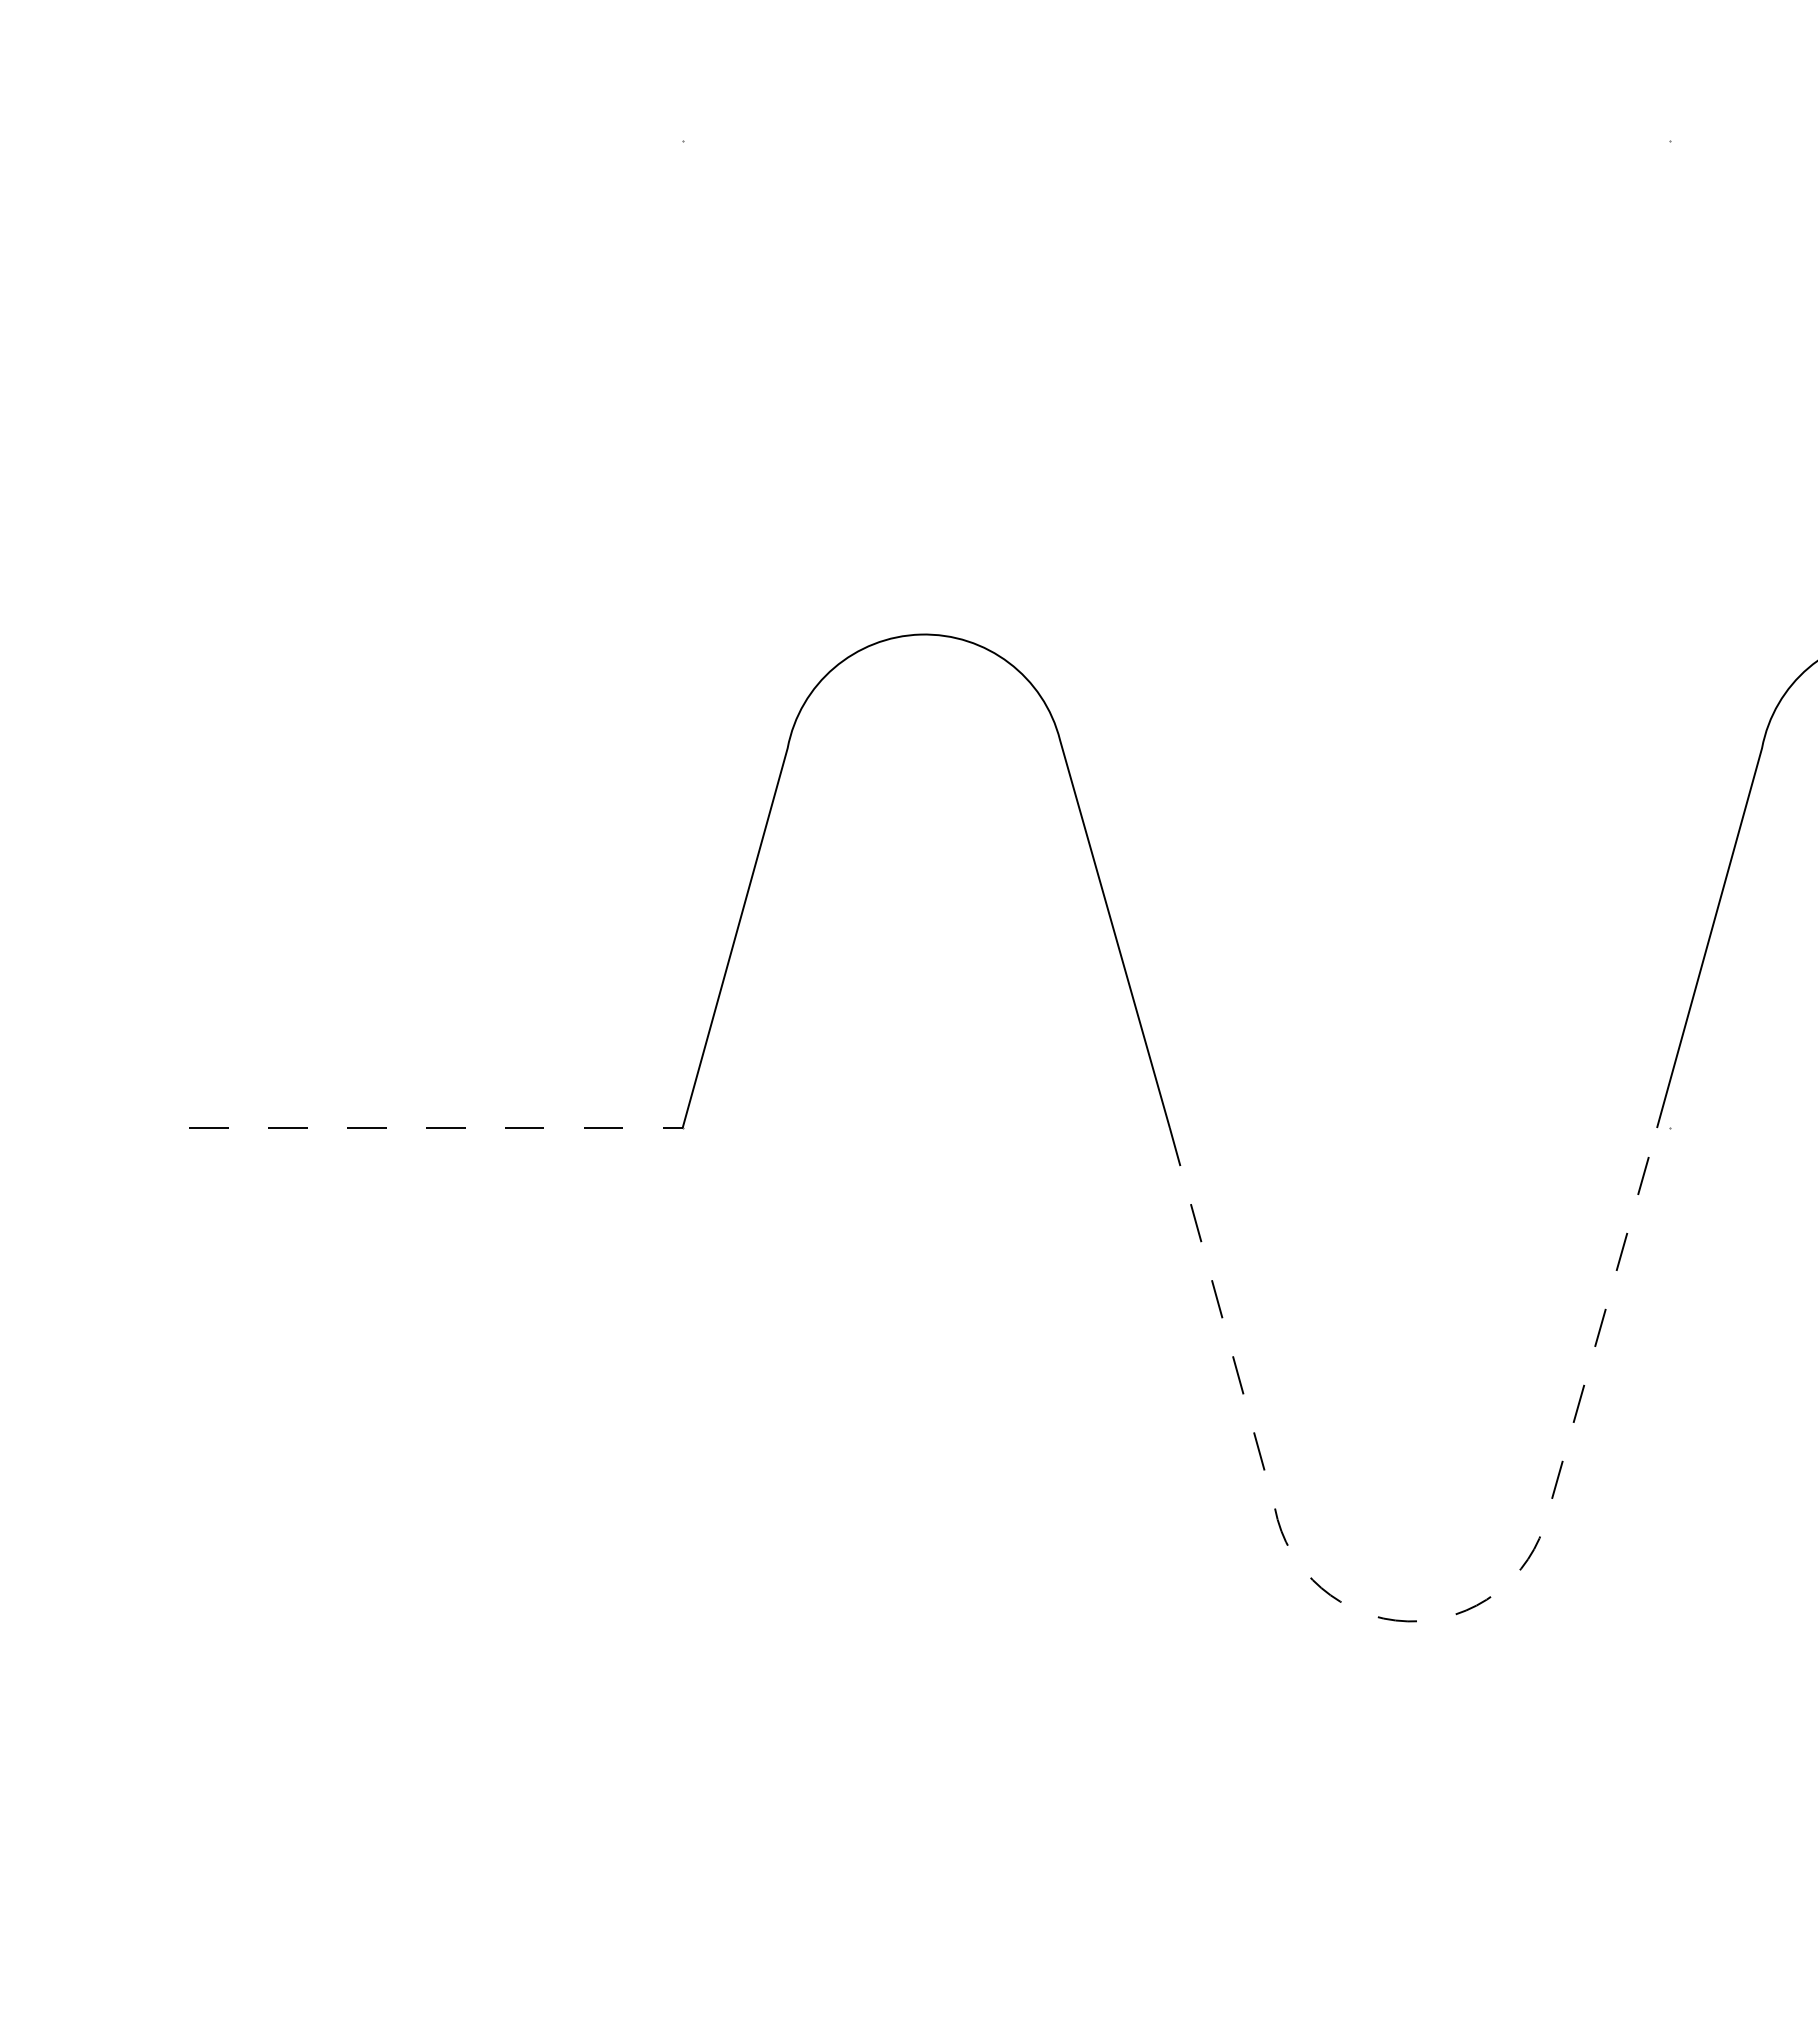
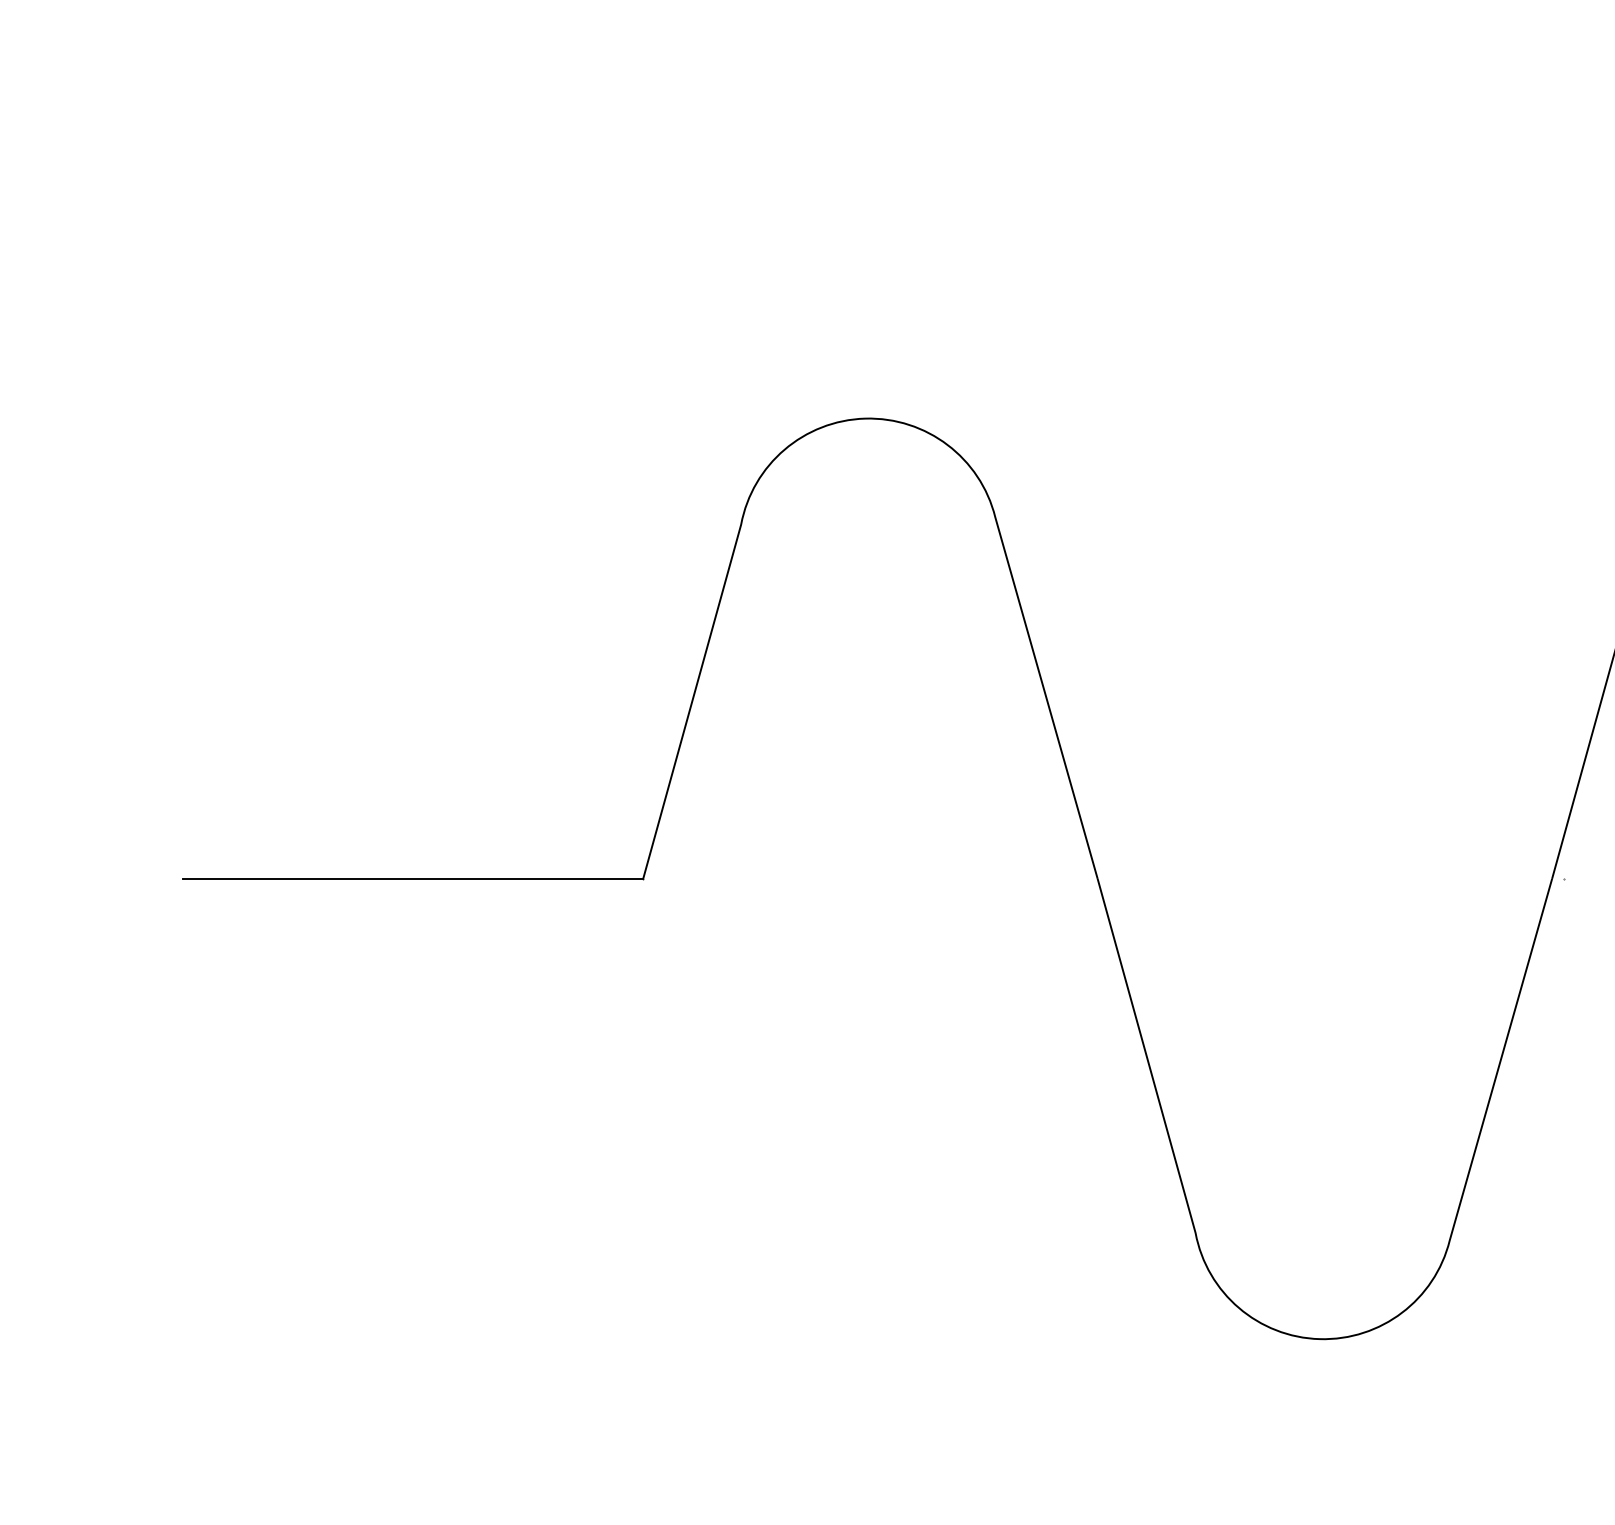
line: (435, 1128) -> (412, 879), dashed -> solid
line: (1411, 1621) -> (1323, 1339), dashed -> solid

